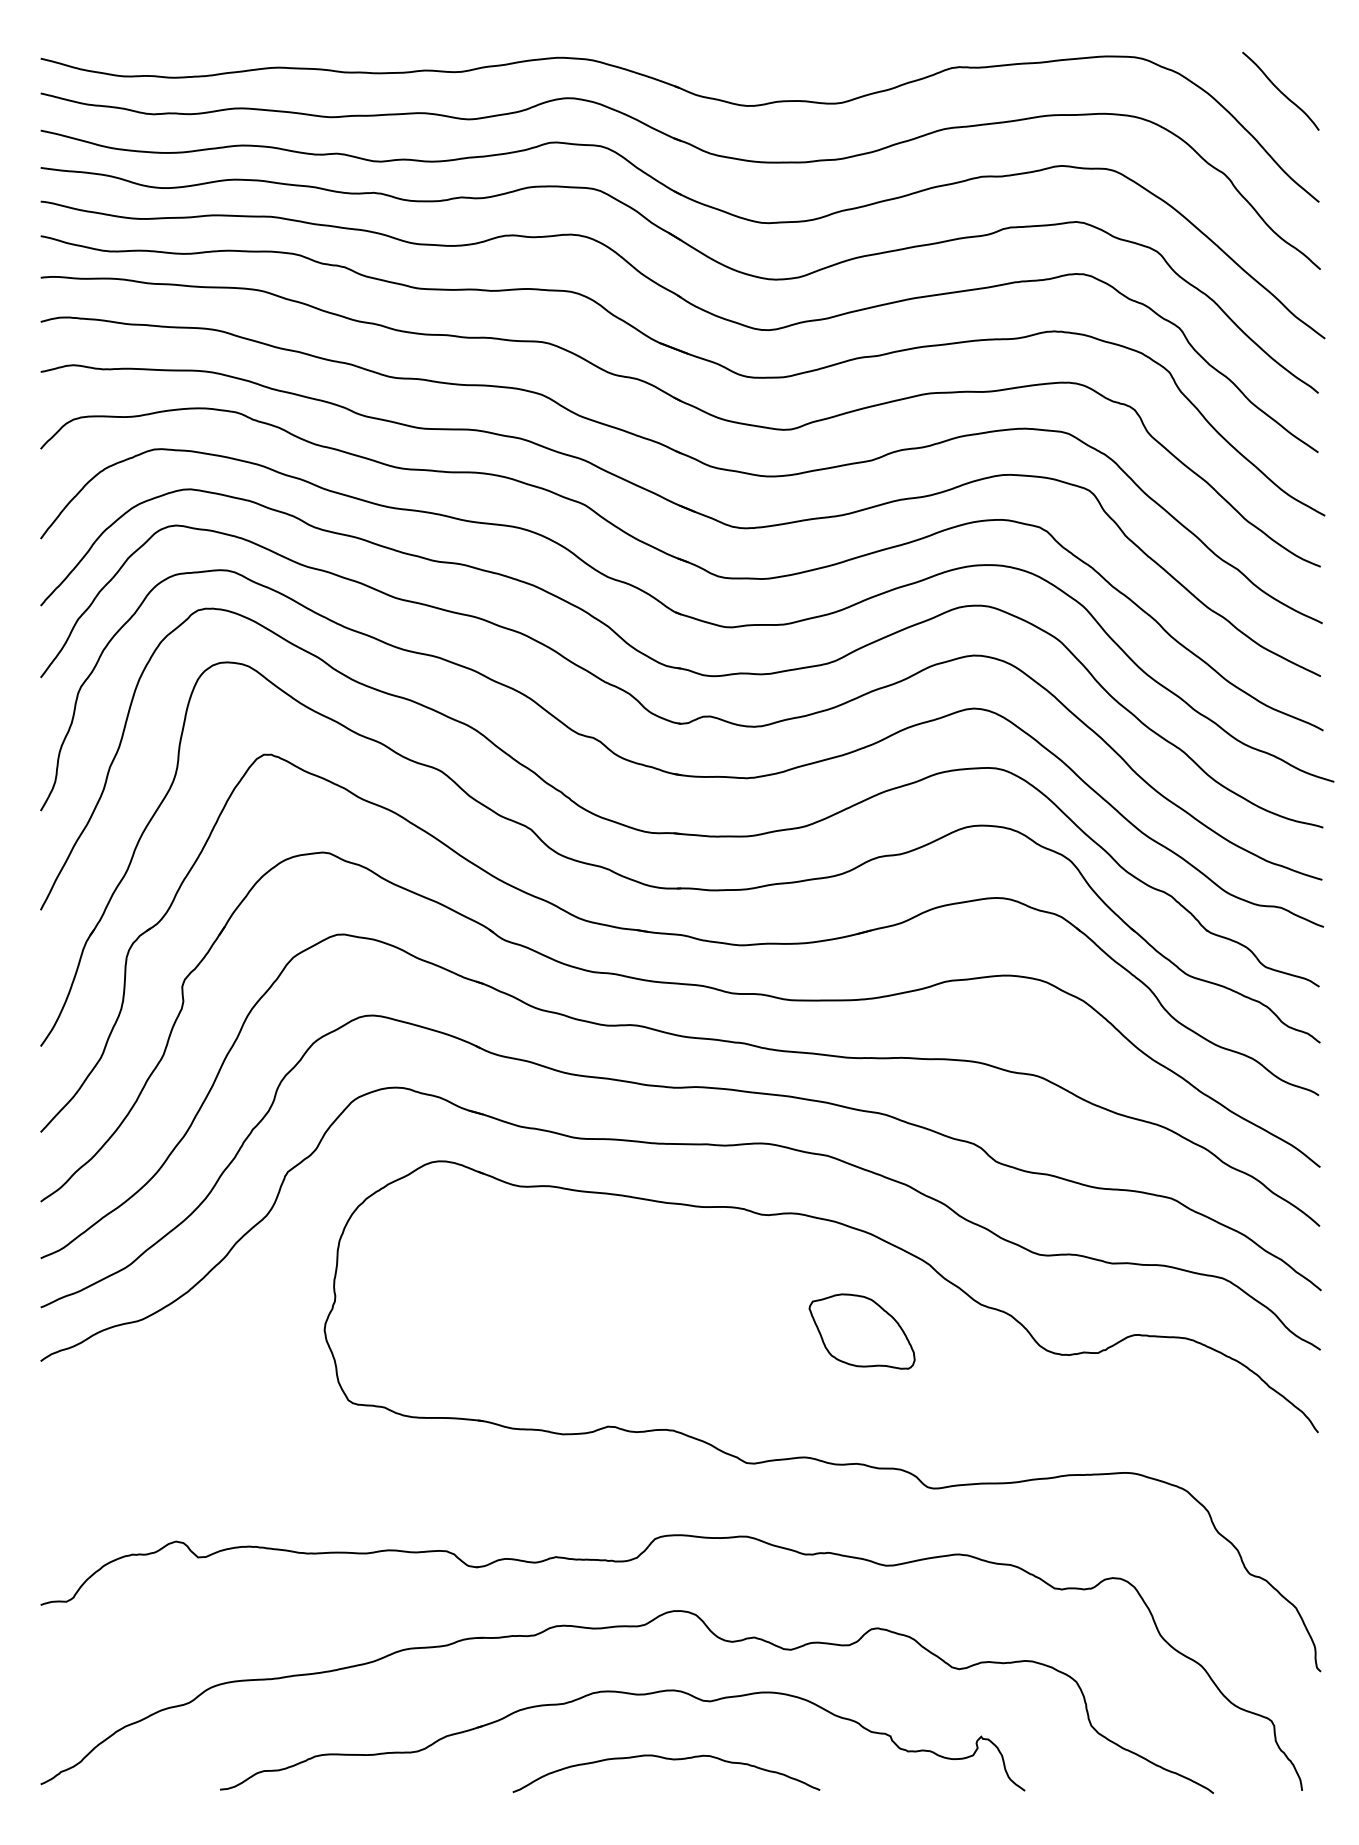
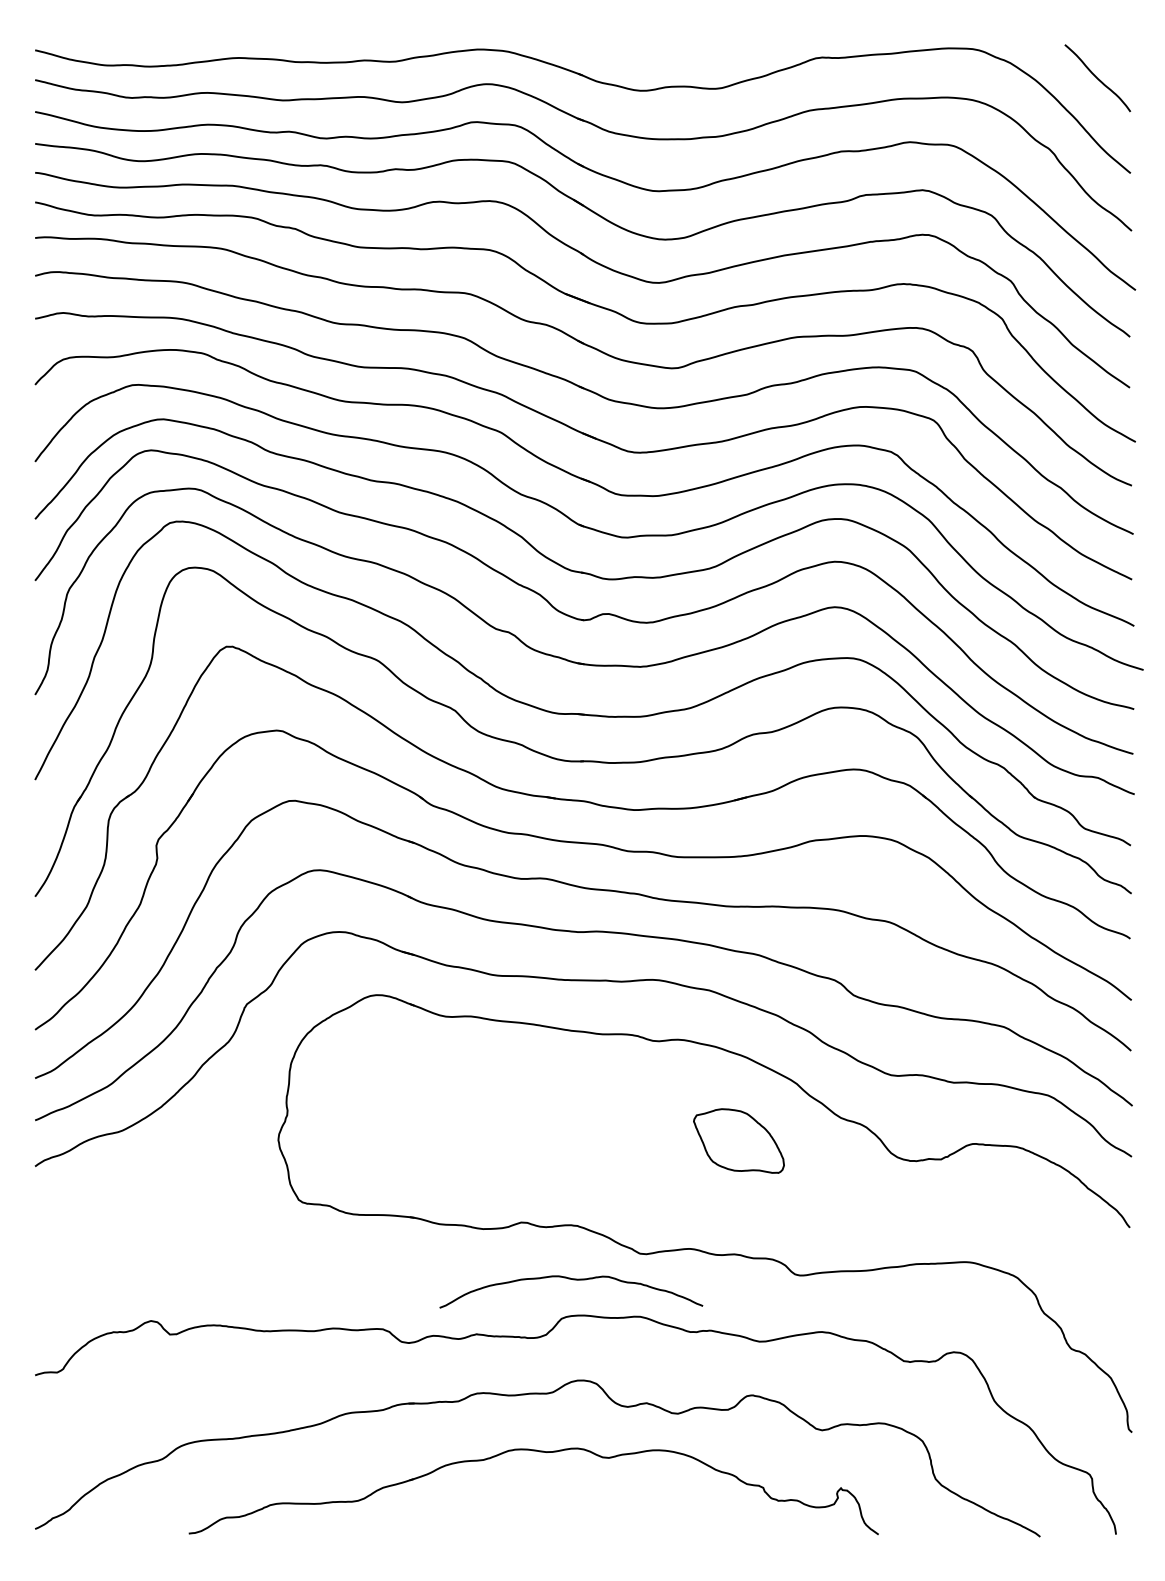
curve: (671, 1760) -> (575, 1280), moved

